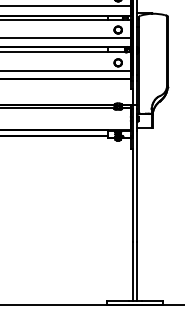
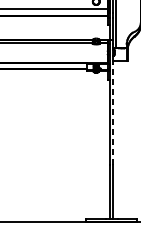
line: (137, 186) -> (113, 114), solid -> dashed

